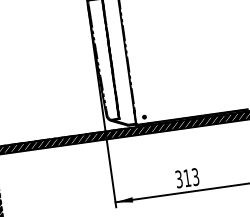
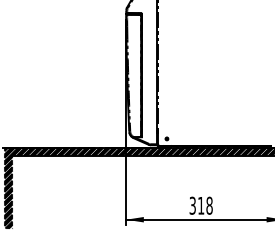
text: (195, 176) -> (209, 205), 313 -> 318

